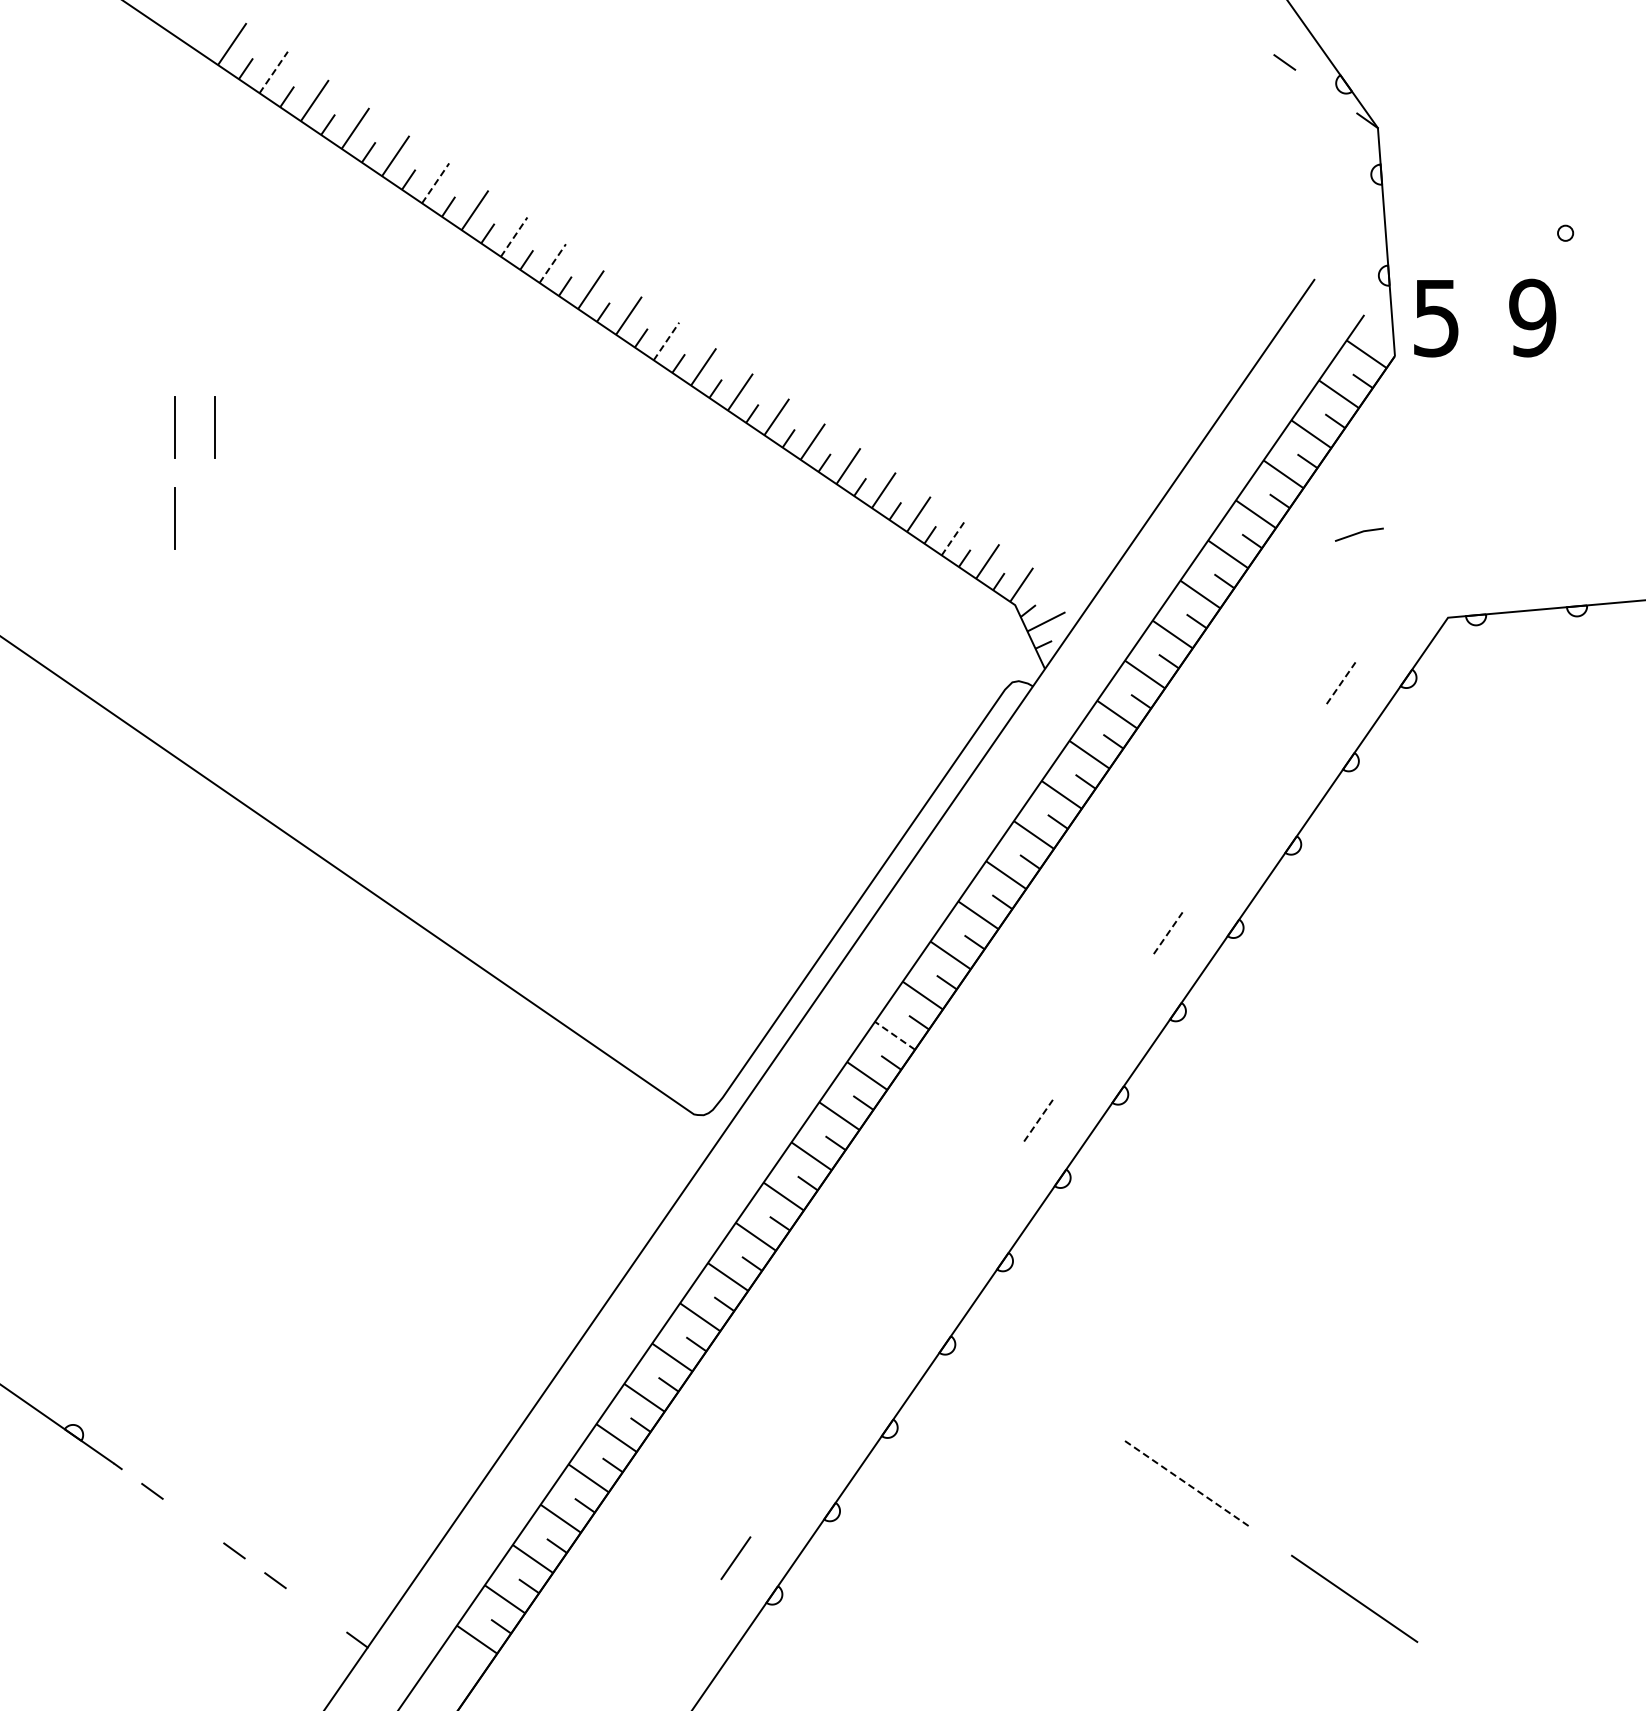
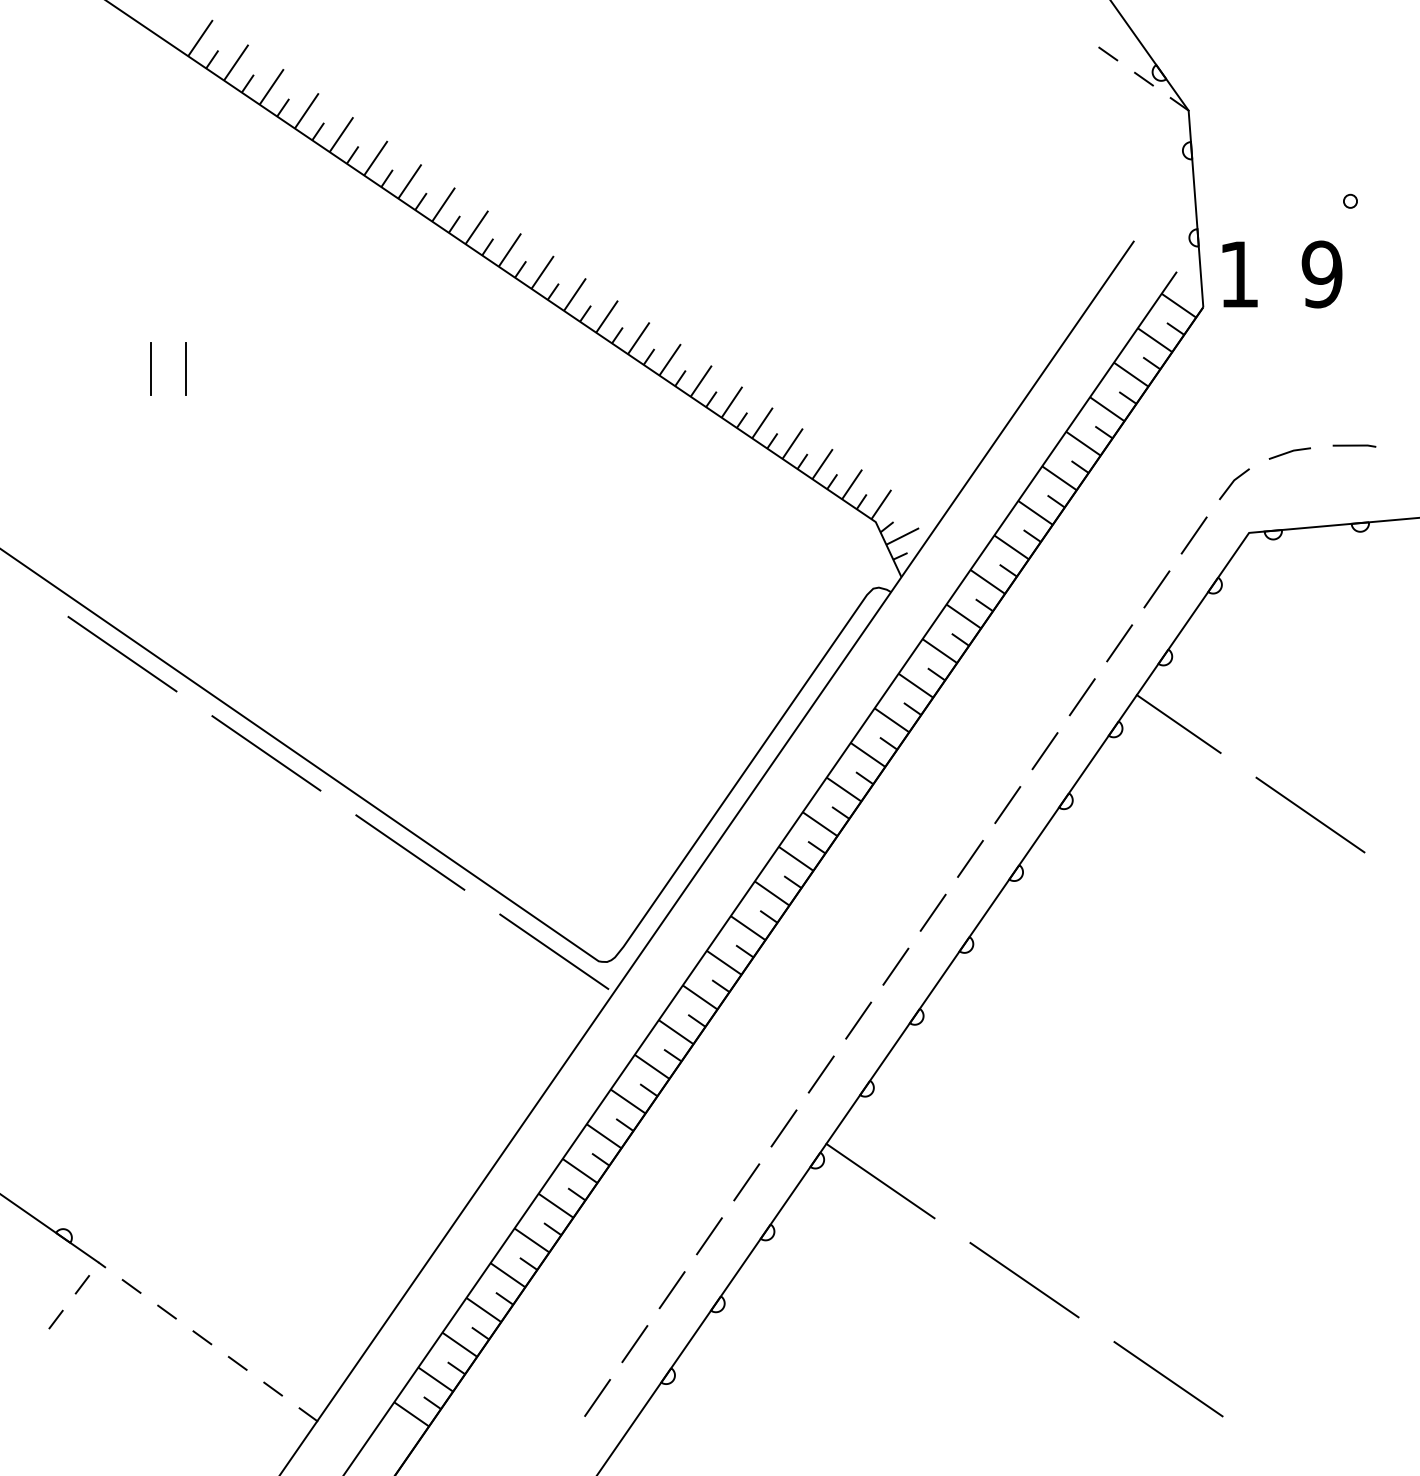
line: (274, 72) -> (236, 62), dashed -> solid
line: (1325, 91) -> (1143, 79), added
line: (435, 182) -> (375, 157), dashed -> solid
line: (514, 237) -> (443, 204), dashed -> solid
line: (553, 263) -> (477, 227), dashed -> solid
text: (1436, 318) -> (1239, 274), 5 -> 1
line: (666, 341) -> (575, 294), dashed -> solid
line: (1570, 516) -> (1354, 445), added
line: (174, 518) -> (150, 447), removed
line: (1359, 533) -> (1290, 452), moved
line: (953, 537) -> (822, 463), dashed -> solid
line: (1429, 560) -> (1233, 483), added
line: (1383, 620) -> (1193, 535), added
line: (1341, 682) -> (1157, 588), dashed -> solid
line: (1297, 745) -> (1119, 643), added
line: (141, 758) -> (122, 654), added
line: (1254, 808) -> (1082, 697), added
line: (1366, 838) -> (1178, 723), added
line: (1211, 870) -> (1045, 750), added
line: (308, 873) -> (266, 753), added
line: (1168, 932) -> (1007, 804), dashed -> solid
line: (1518, 944) -> (1309, 814), added
line: (475, 988) -> (410, 852), added
line: (1124, 995) -> (970, 858), added
line: (894, 1035) -> (771, 893), dashed -> solid
line: (1081, 1058) -> (932, 913), added
line: (641, 1103) -> (553, 951), added
line: (1038, 1120) -> (895, 966), dashed -> solid
line: (994, 1183) -> (857, 1020), added
line: (951, 1245) -> (820, 1074), added
line: (908, 1308) -> (783, 1128), added
line: (1020, 1369) -> (880, 1181), added
line: (865, 1370) -> (746, 1182), added
line: (821, 1433) -> (708, 1236), added
line: (1187, 1484) -> (1024, 1280), dashed -> solid
line: (95, 1489) -> (82, 1284), added
line: (778, 1495) -> (671, 1290), added
line: (193, 1520) -> (167, 1311), added
line: (64, 1529) -> (55, 1319), added
line: (316, 1609) -> (273, 1388), added
line: (692, 1620) -> (597, 1397), added

